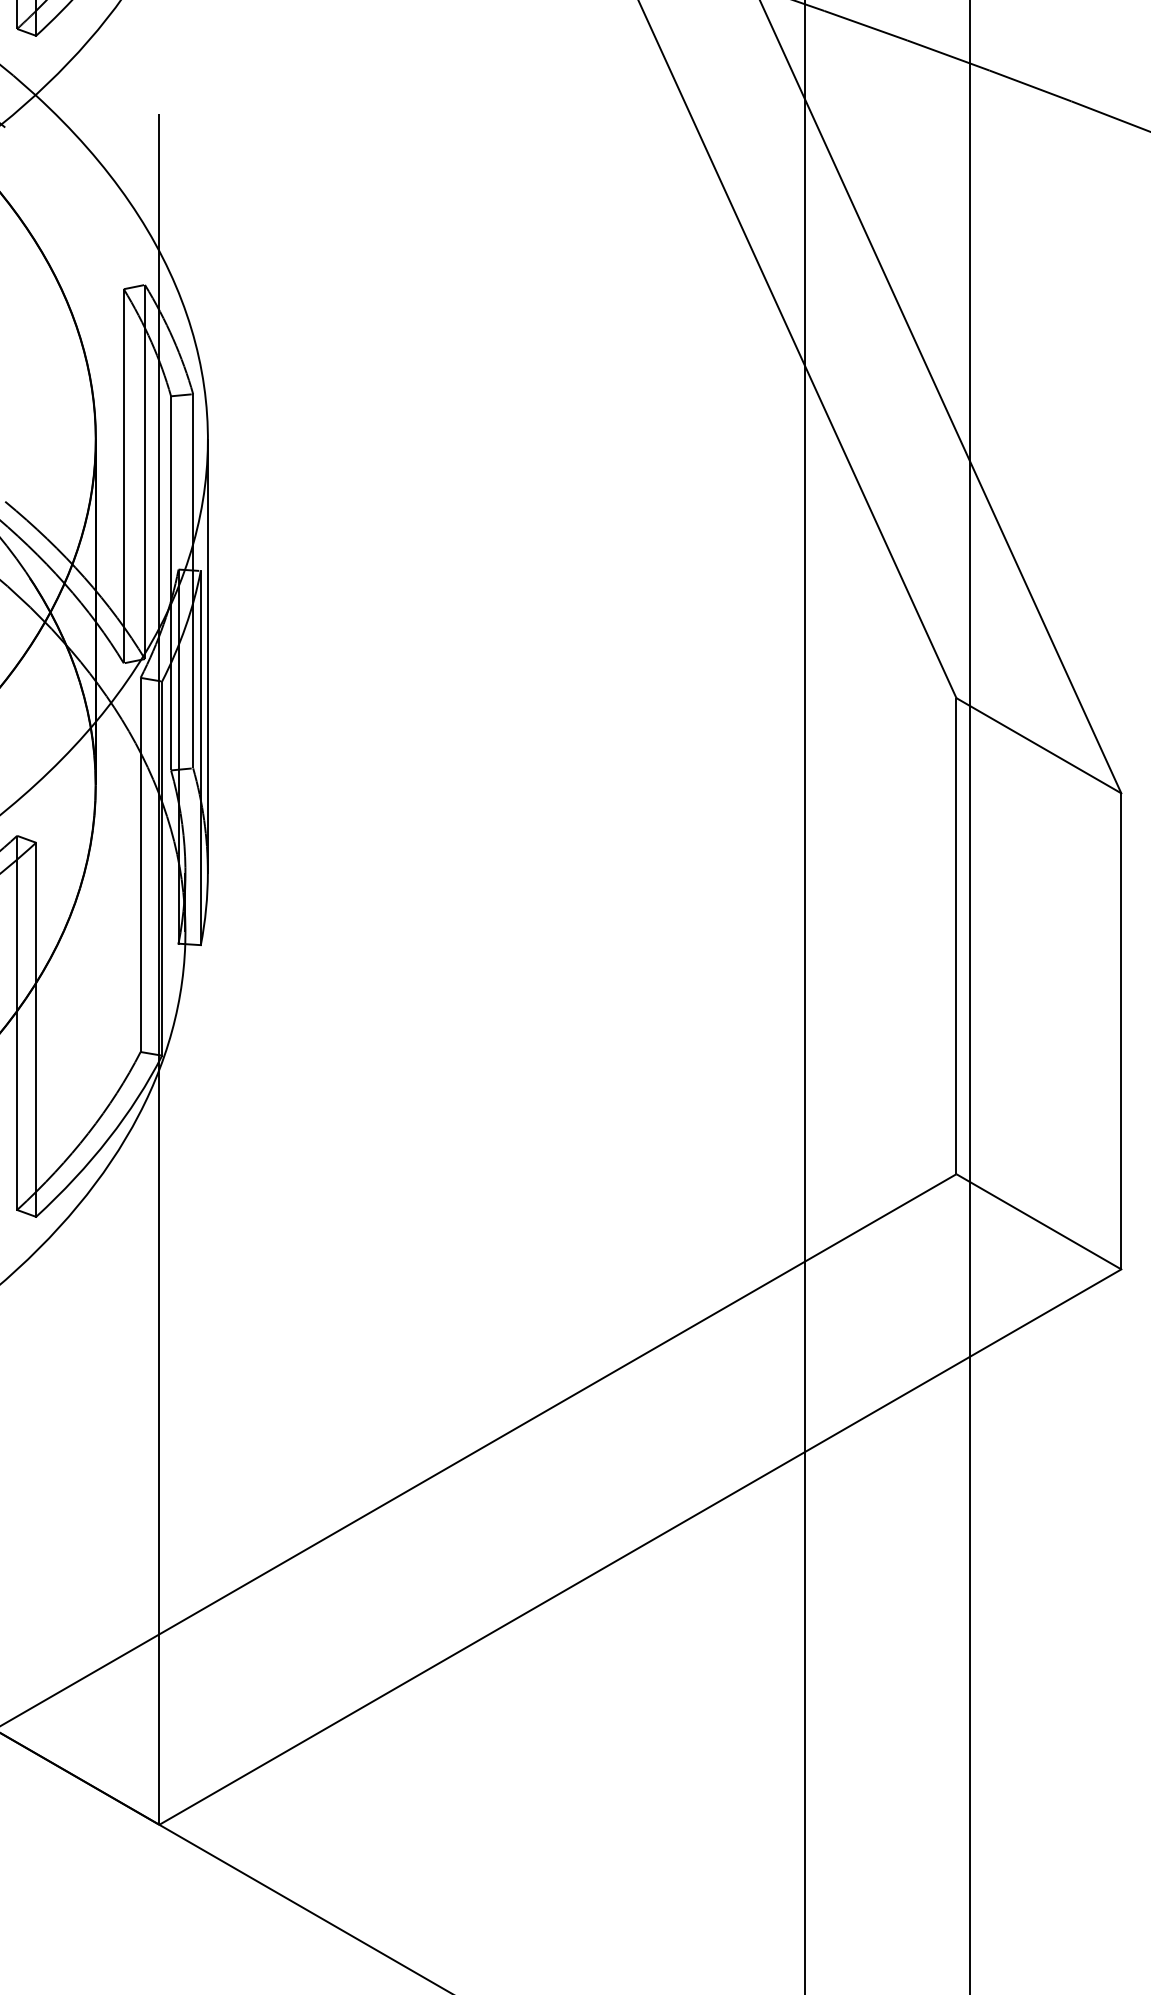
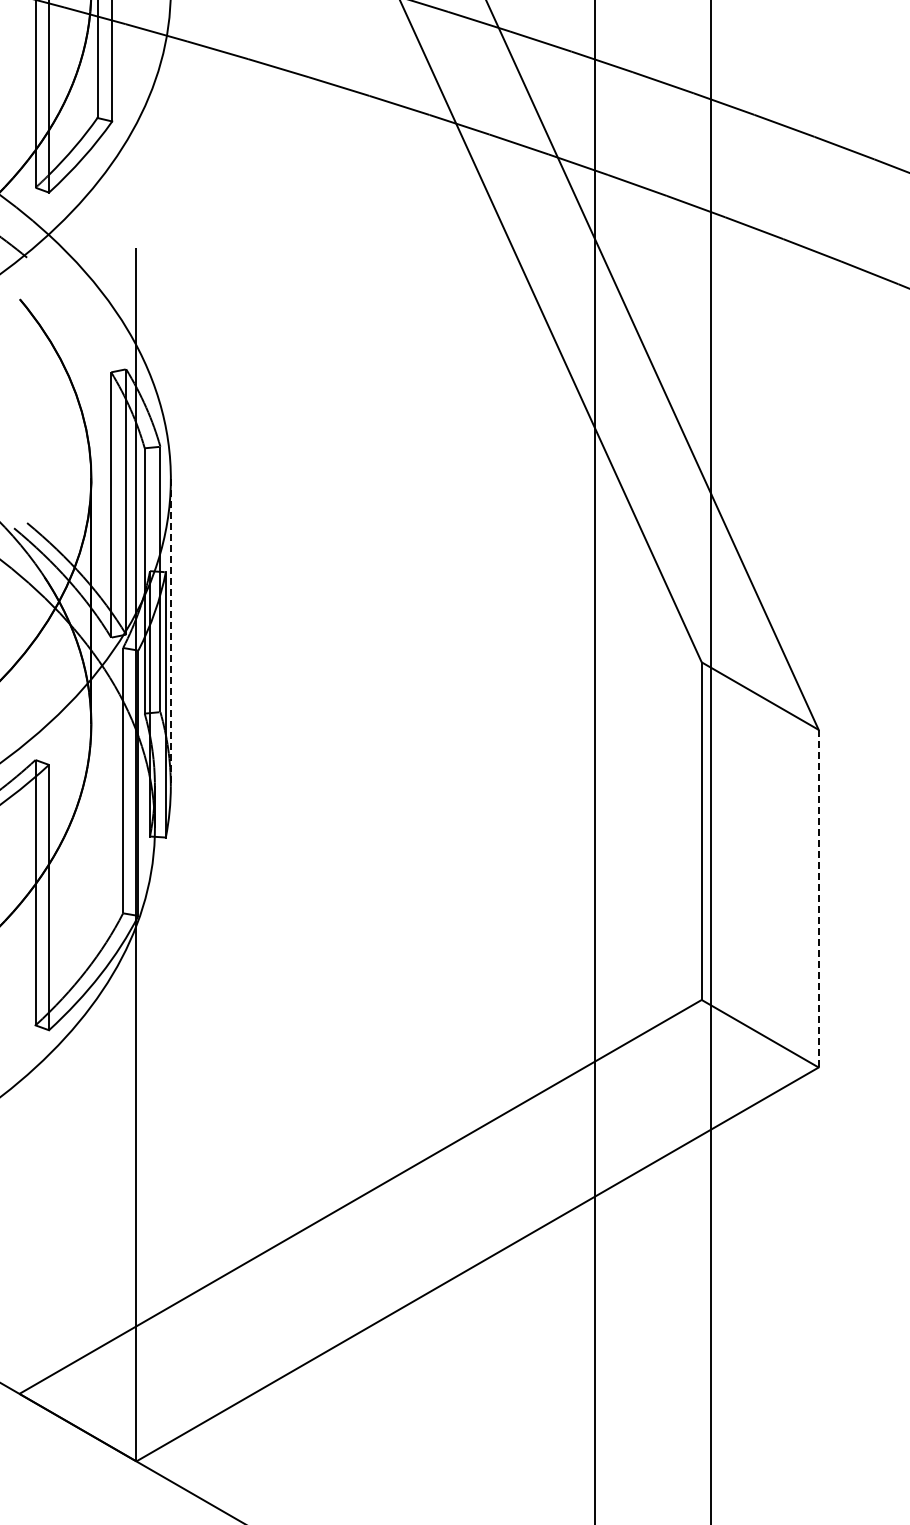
line: (207, 656) -> (170, 632), solid -> dashed
line: (1121, 1031) -> (818, 898), solid -> dashed

